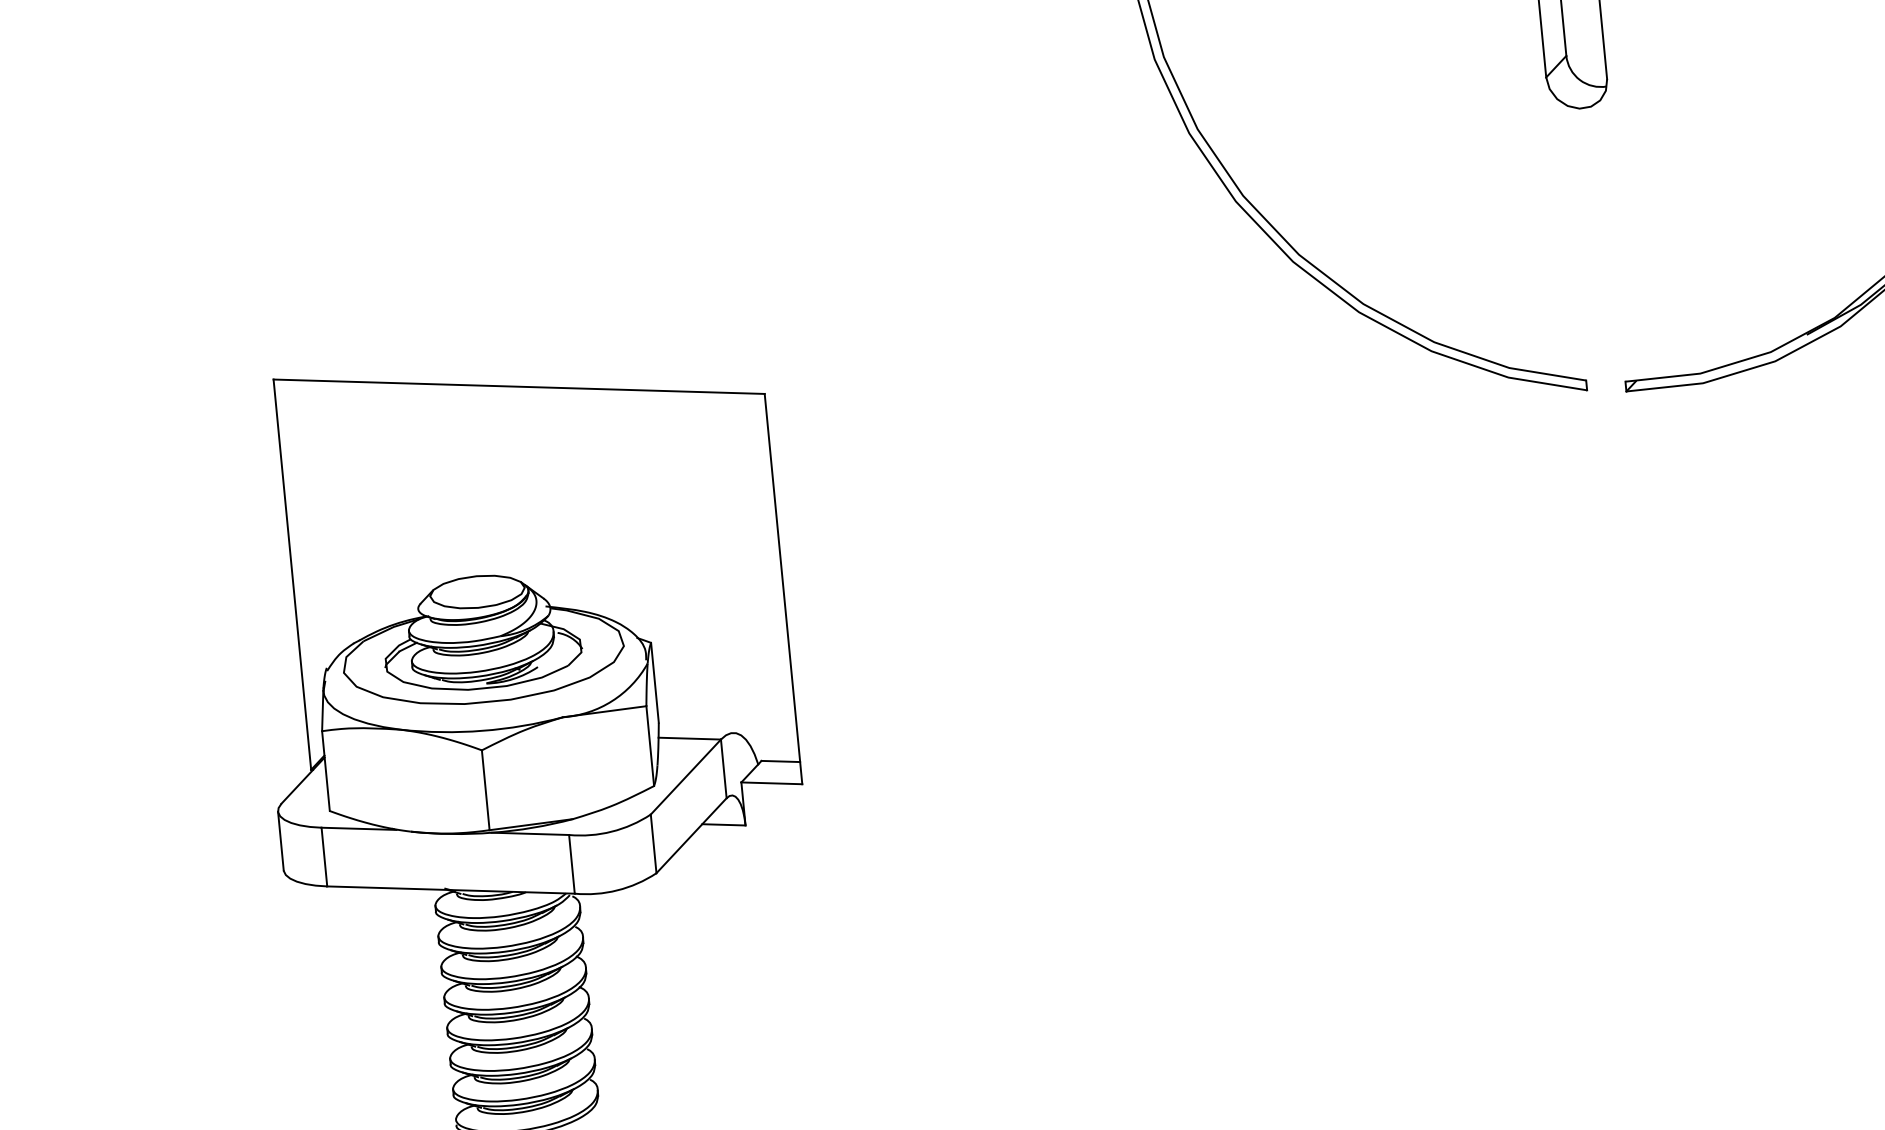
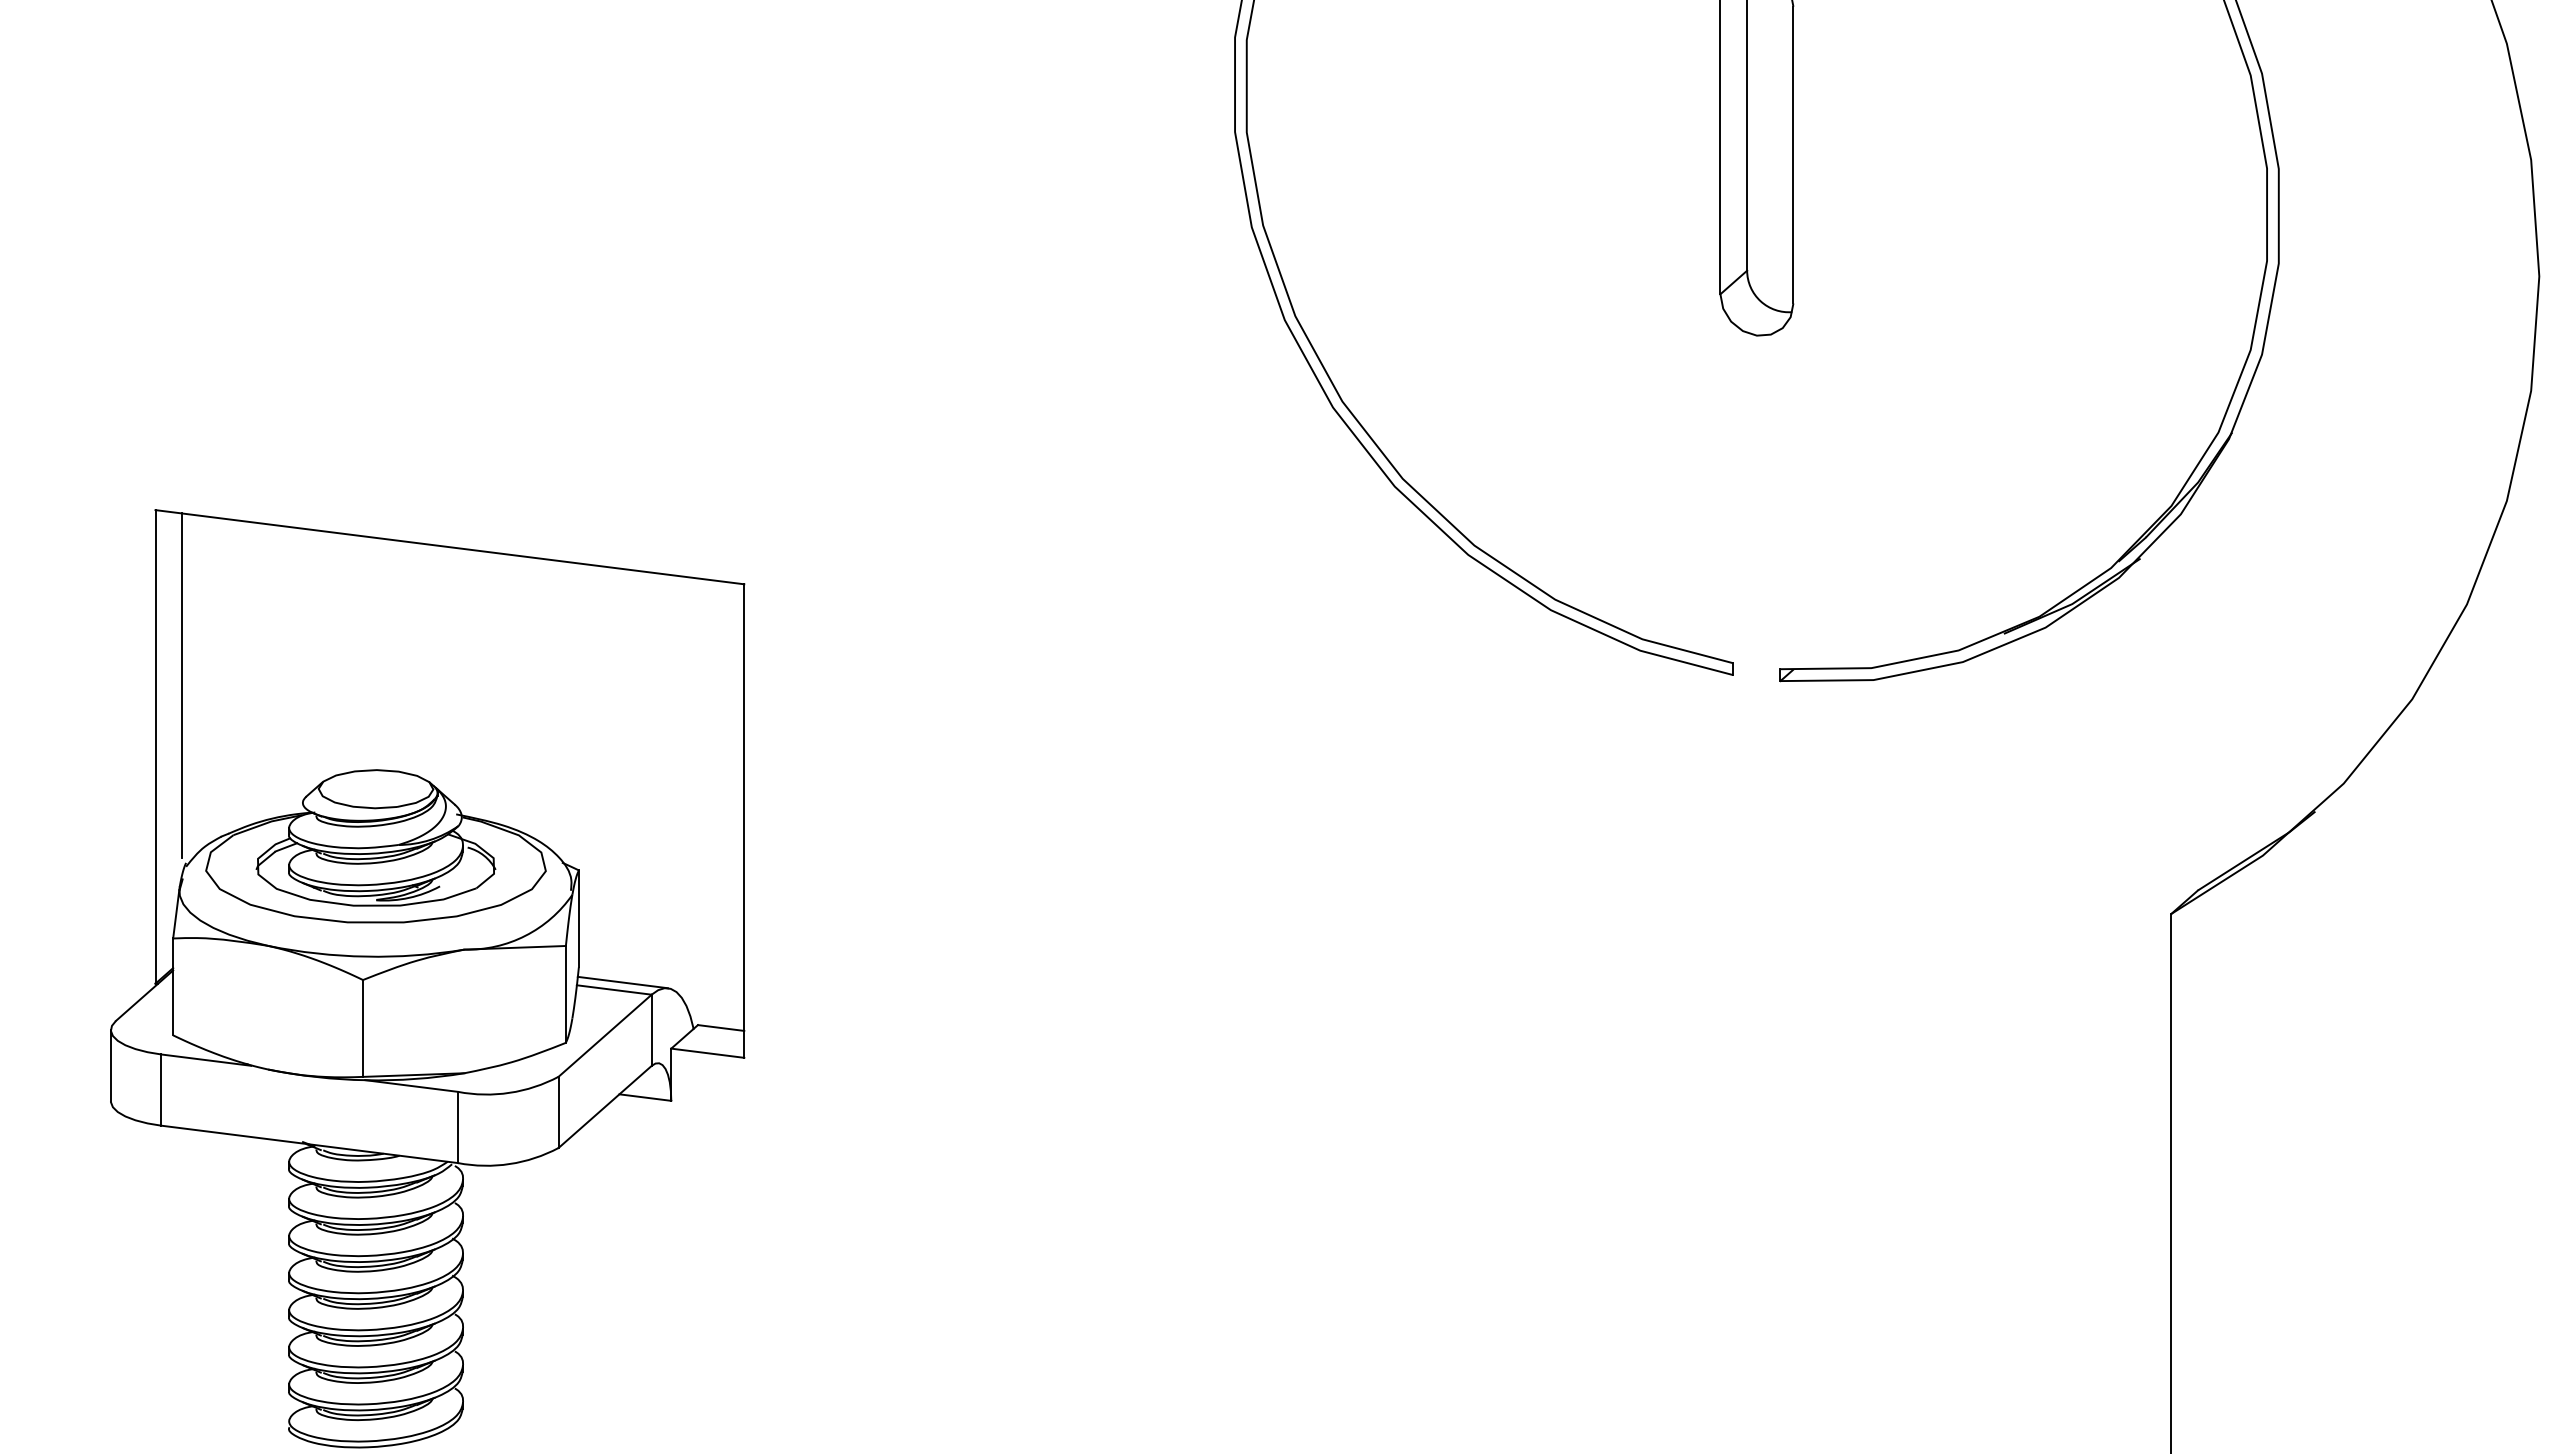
line: (309, 521) -> (182, 685), added
line: (695, 731) -> (622, 982), added

